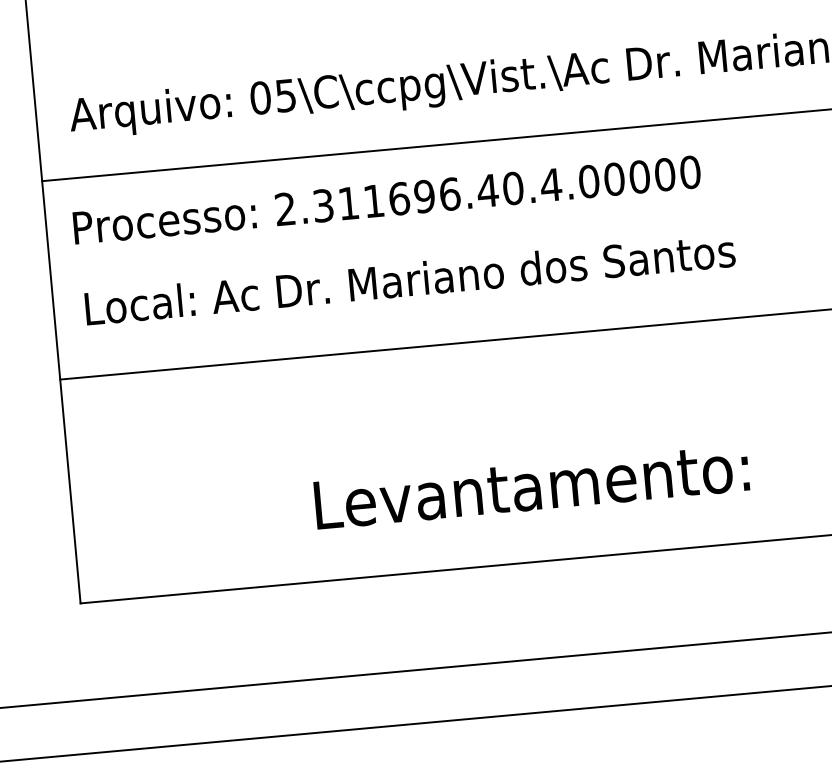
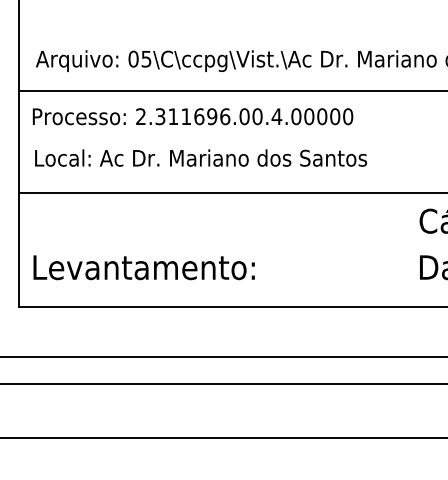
text: (487, 190) -> (244, 116), 2.311696.40.4.00000 -> 2.311696.00.4.00000
text: (530, 486) -> (143, 267), moved

